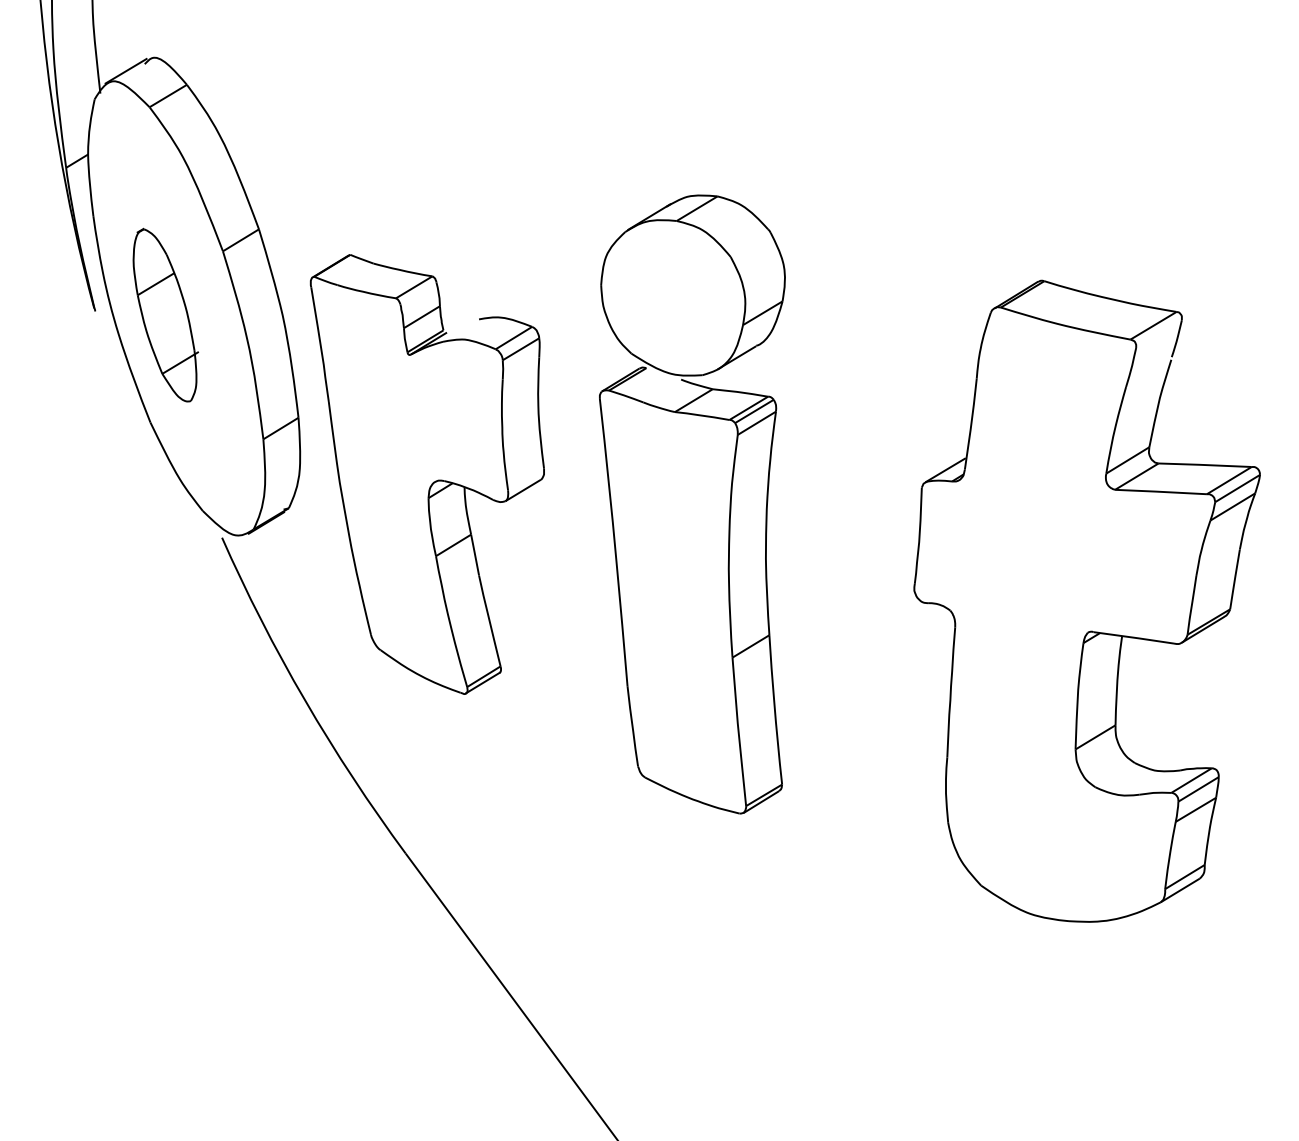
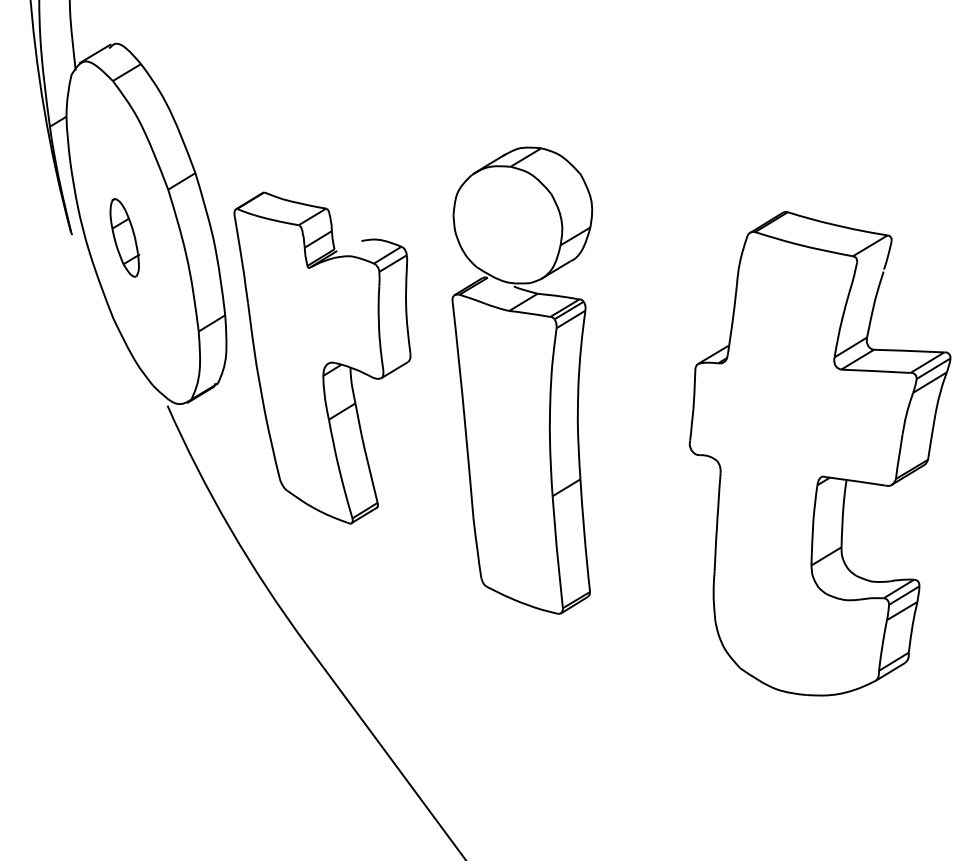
part: (164, 314) -> (124, 237), size x0.6

